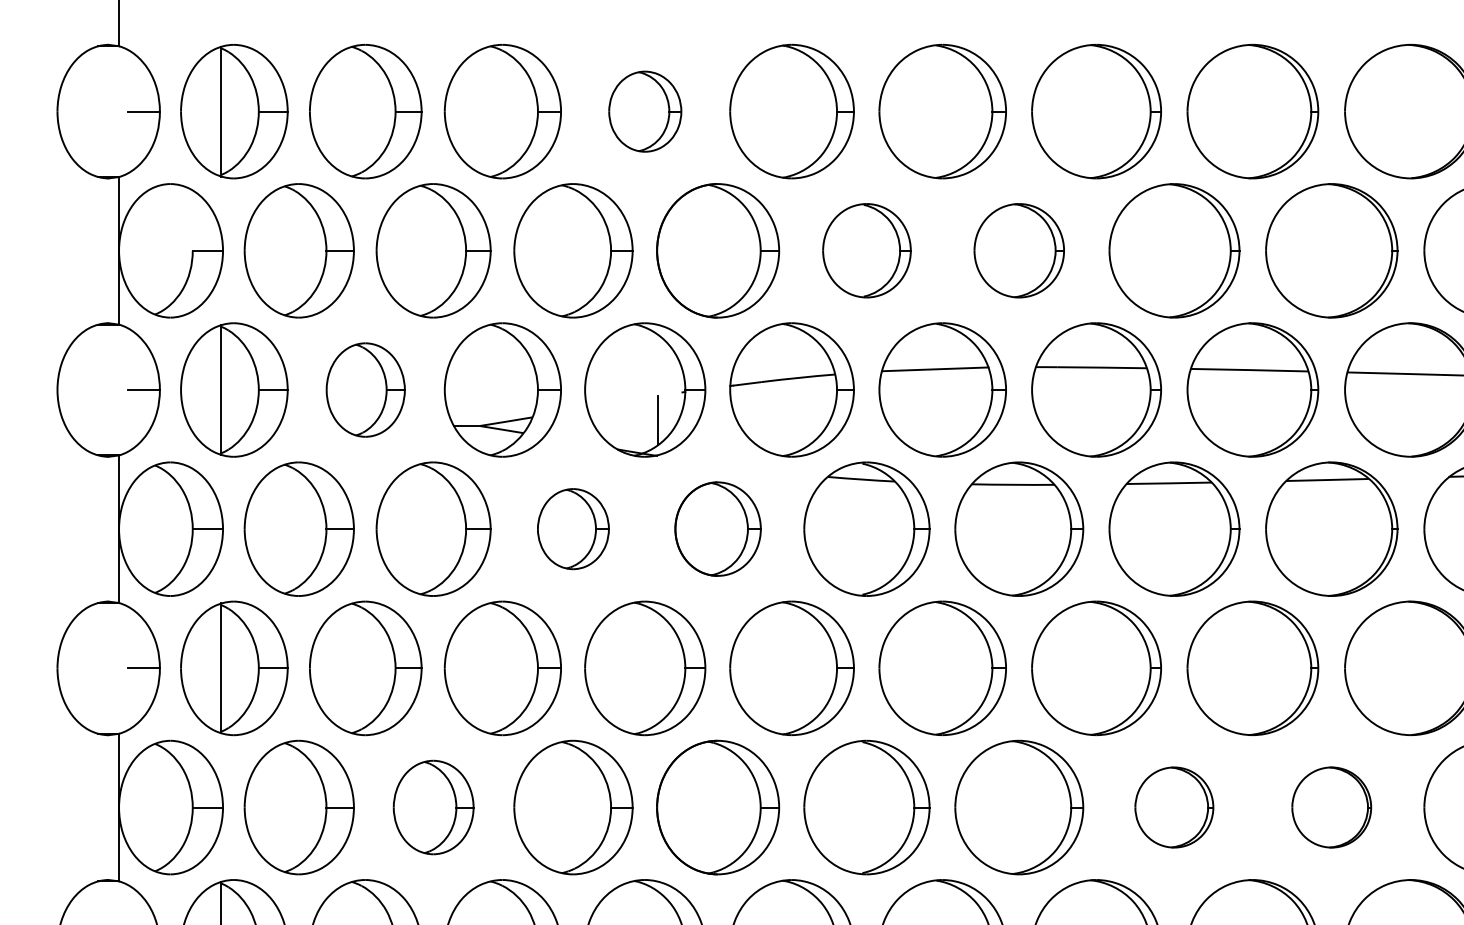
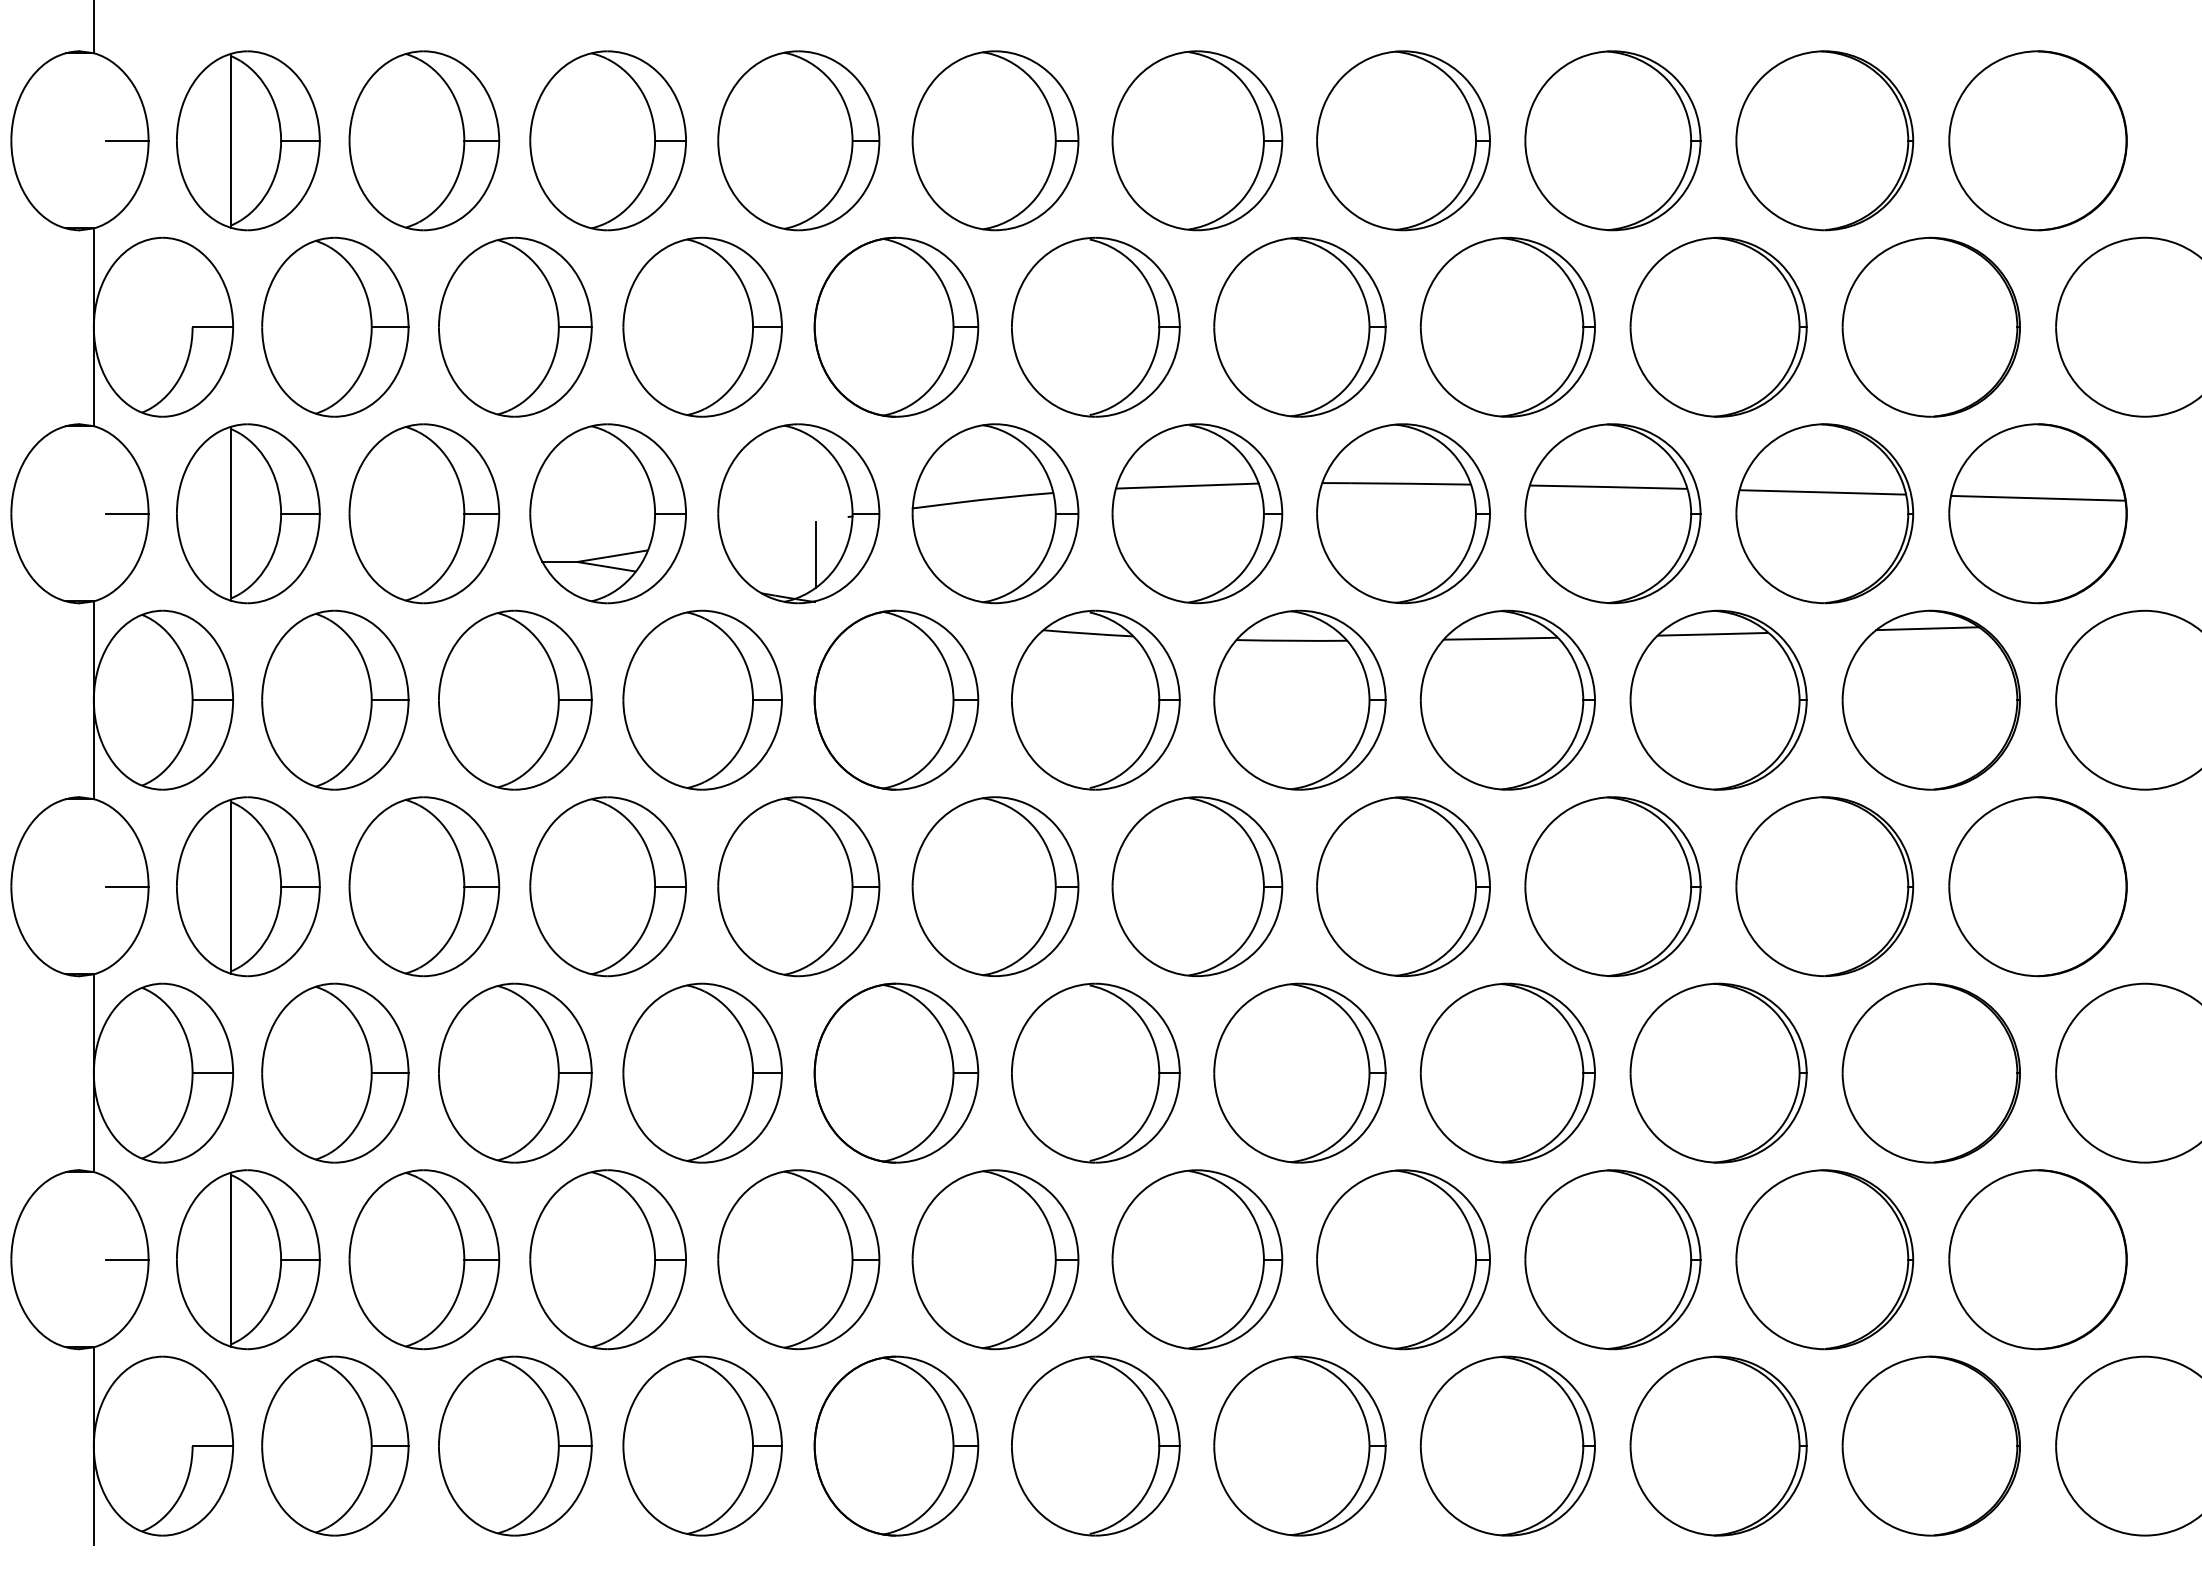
part: (645, 111) -> (798, 140), size x1.67
part: (866, 250) -> (1095, 326), size x1.43
part: (1018, 250) -> (1299, 326), size x1.43
part: (365, 389) -> (424, 513), size x1.43
part: (573, 528) -> (702, 699), size x1.67
part: (718, 528) -> (896, 699), size x1.43
part: (433, 807) -> (515, 1072), size x1.43
part: (1174, 807) -> (1507, 1072), size x1.67
part: (1331, 807) -> (1718, 1072), size x1.67

